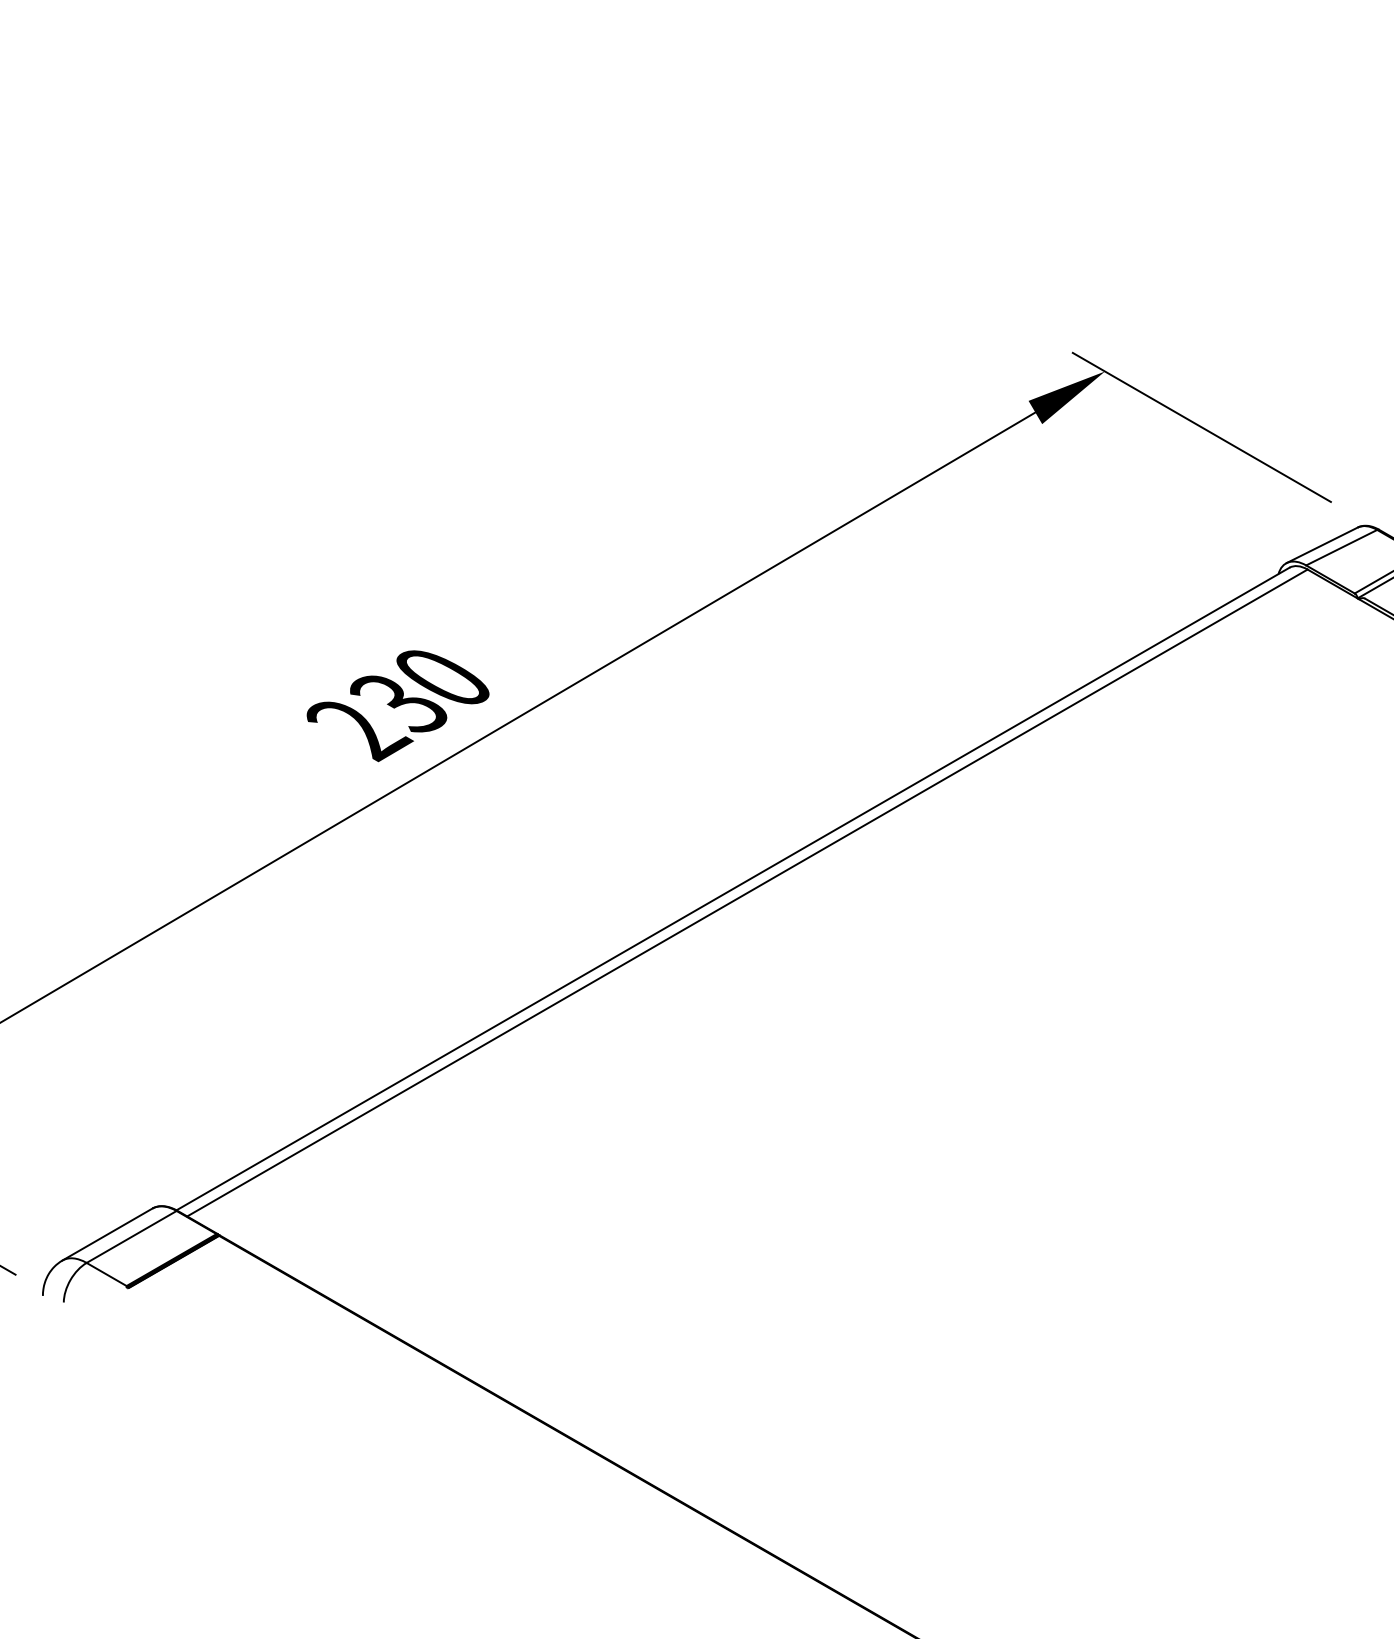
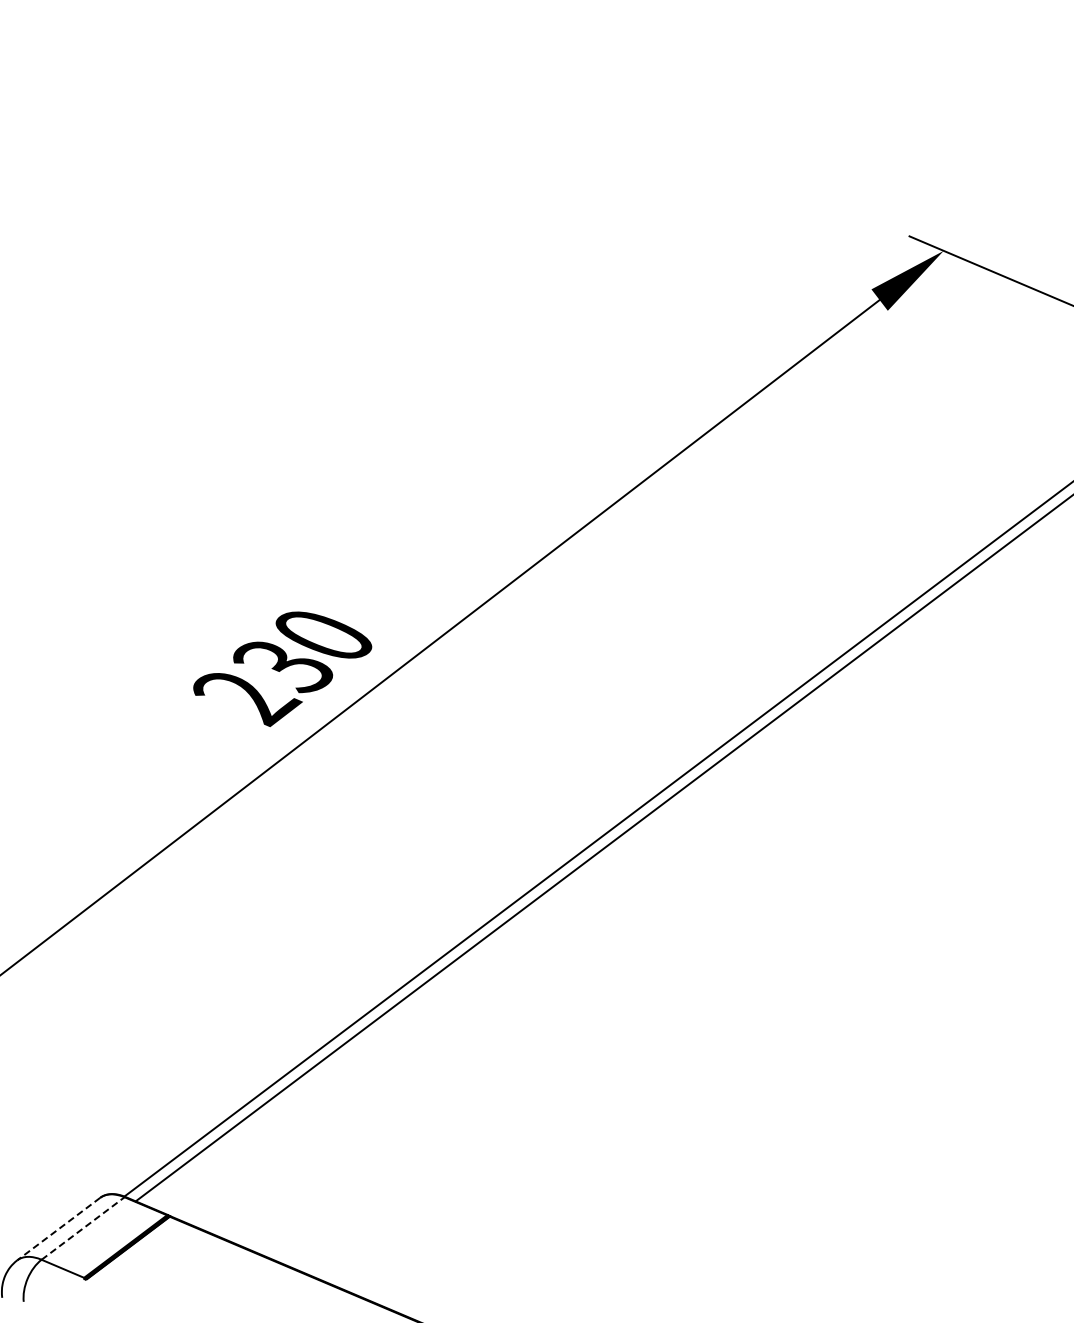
line: (107, 1234) -> (58, 1229), solid -> dashed
line: (131, 1236) -> (82, 1228), solid -> dashed

